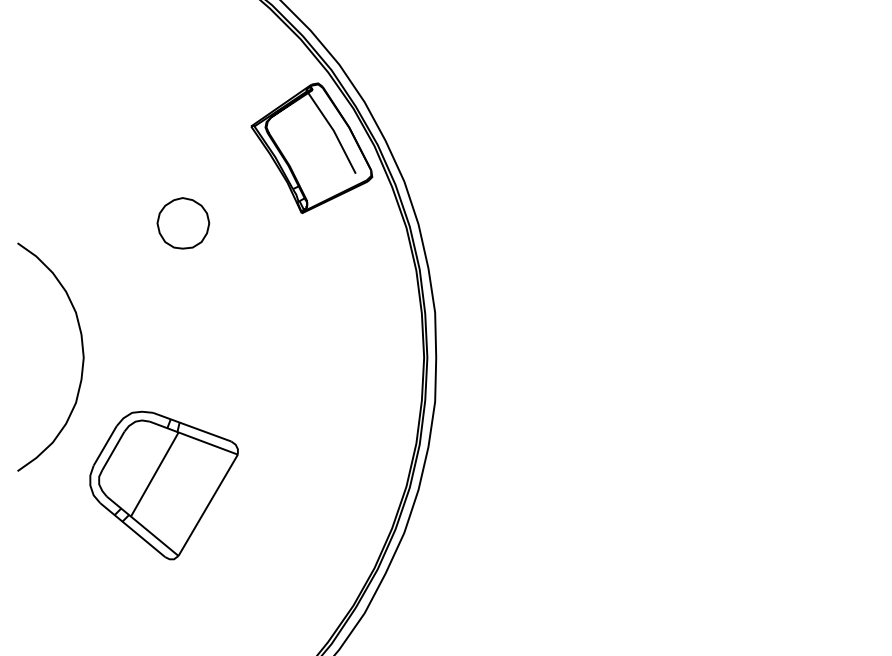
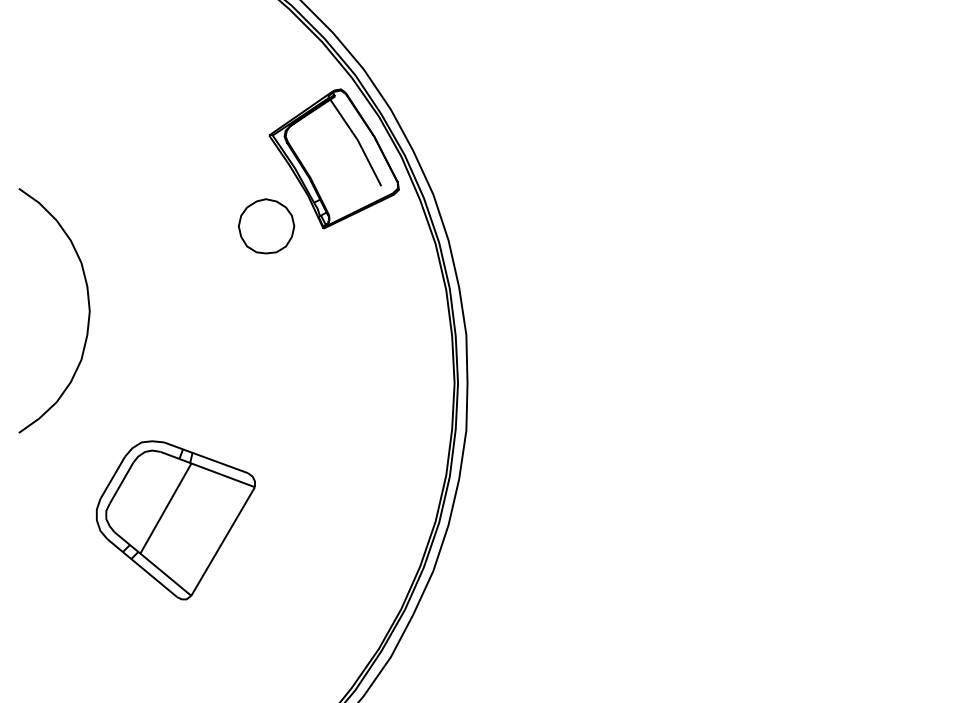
part: (183, 223) -> (266, 226), moved
curve: (82, 356) -> (88, 310), moved

